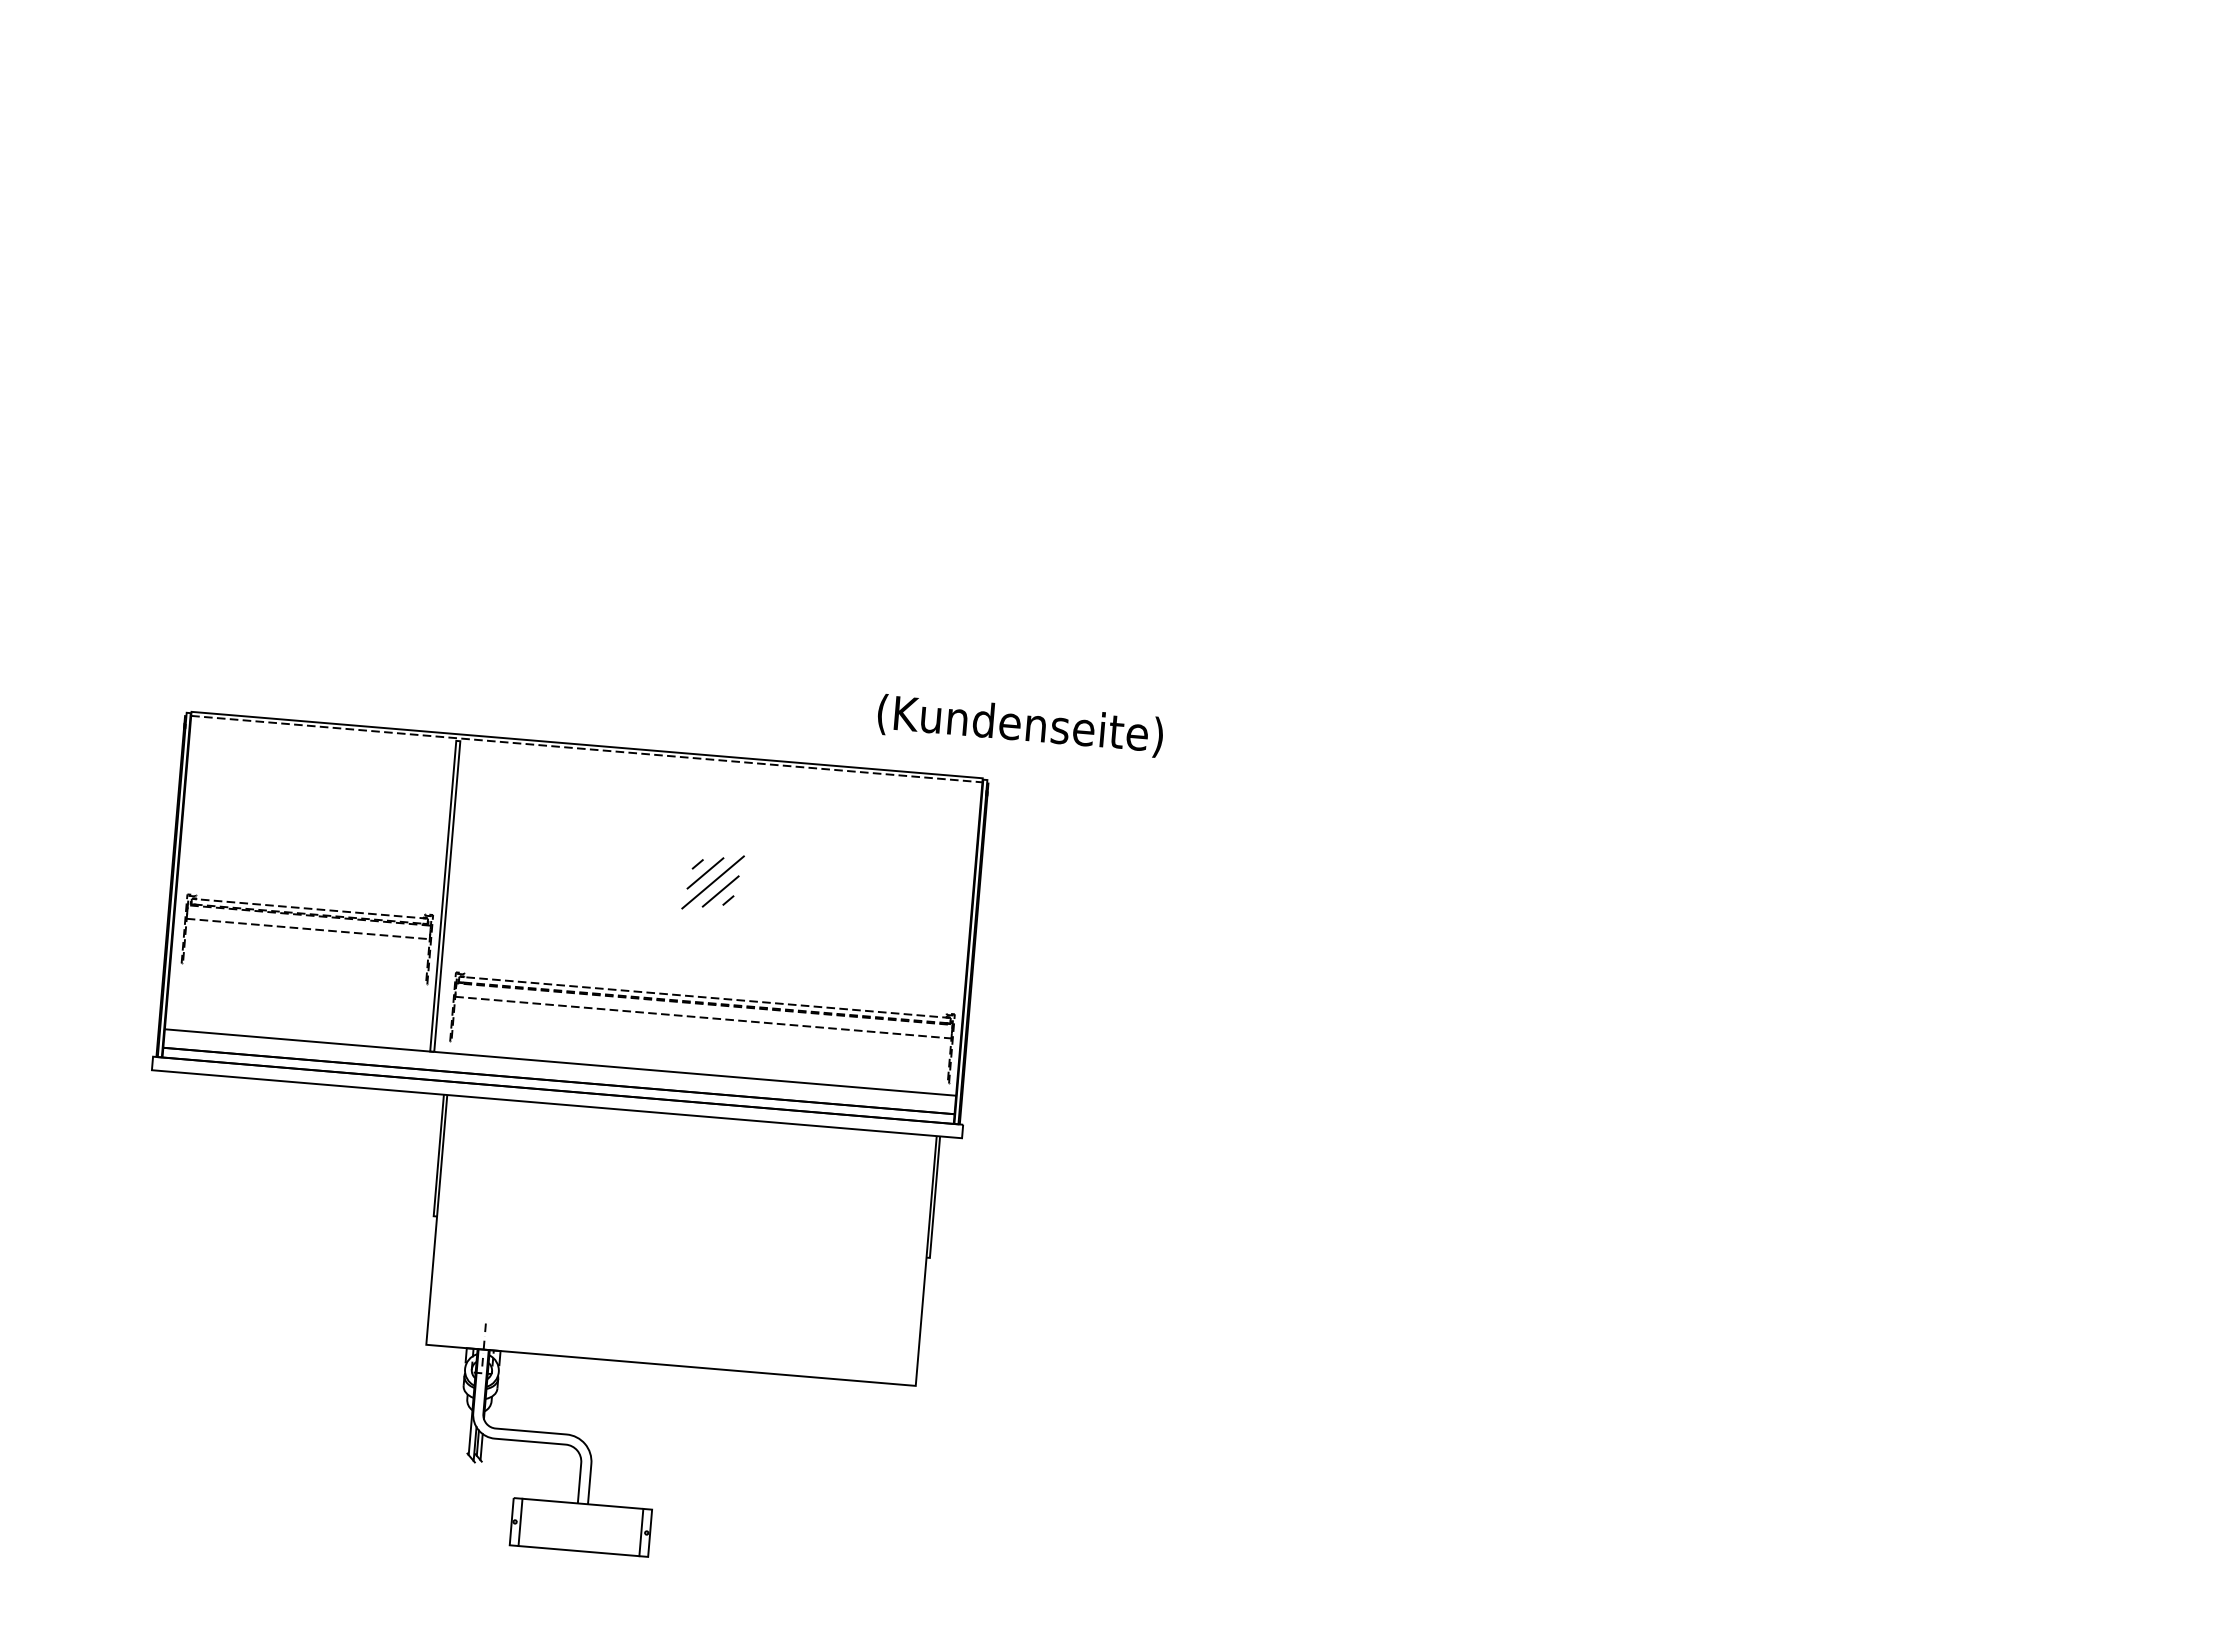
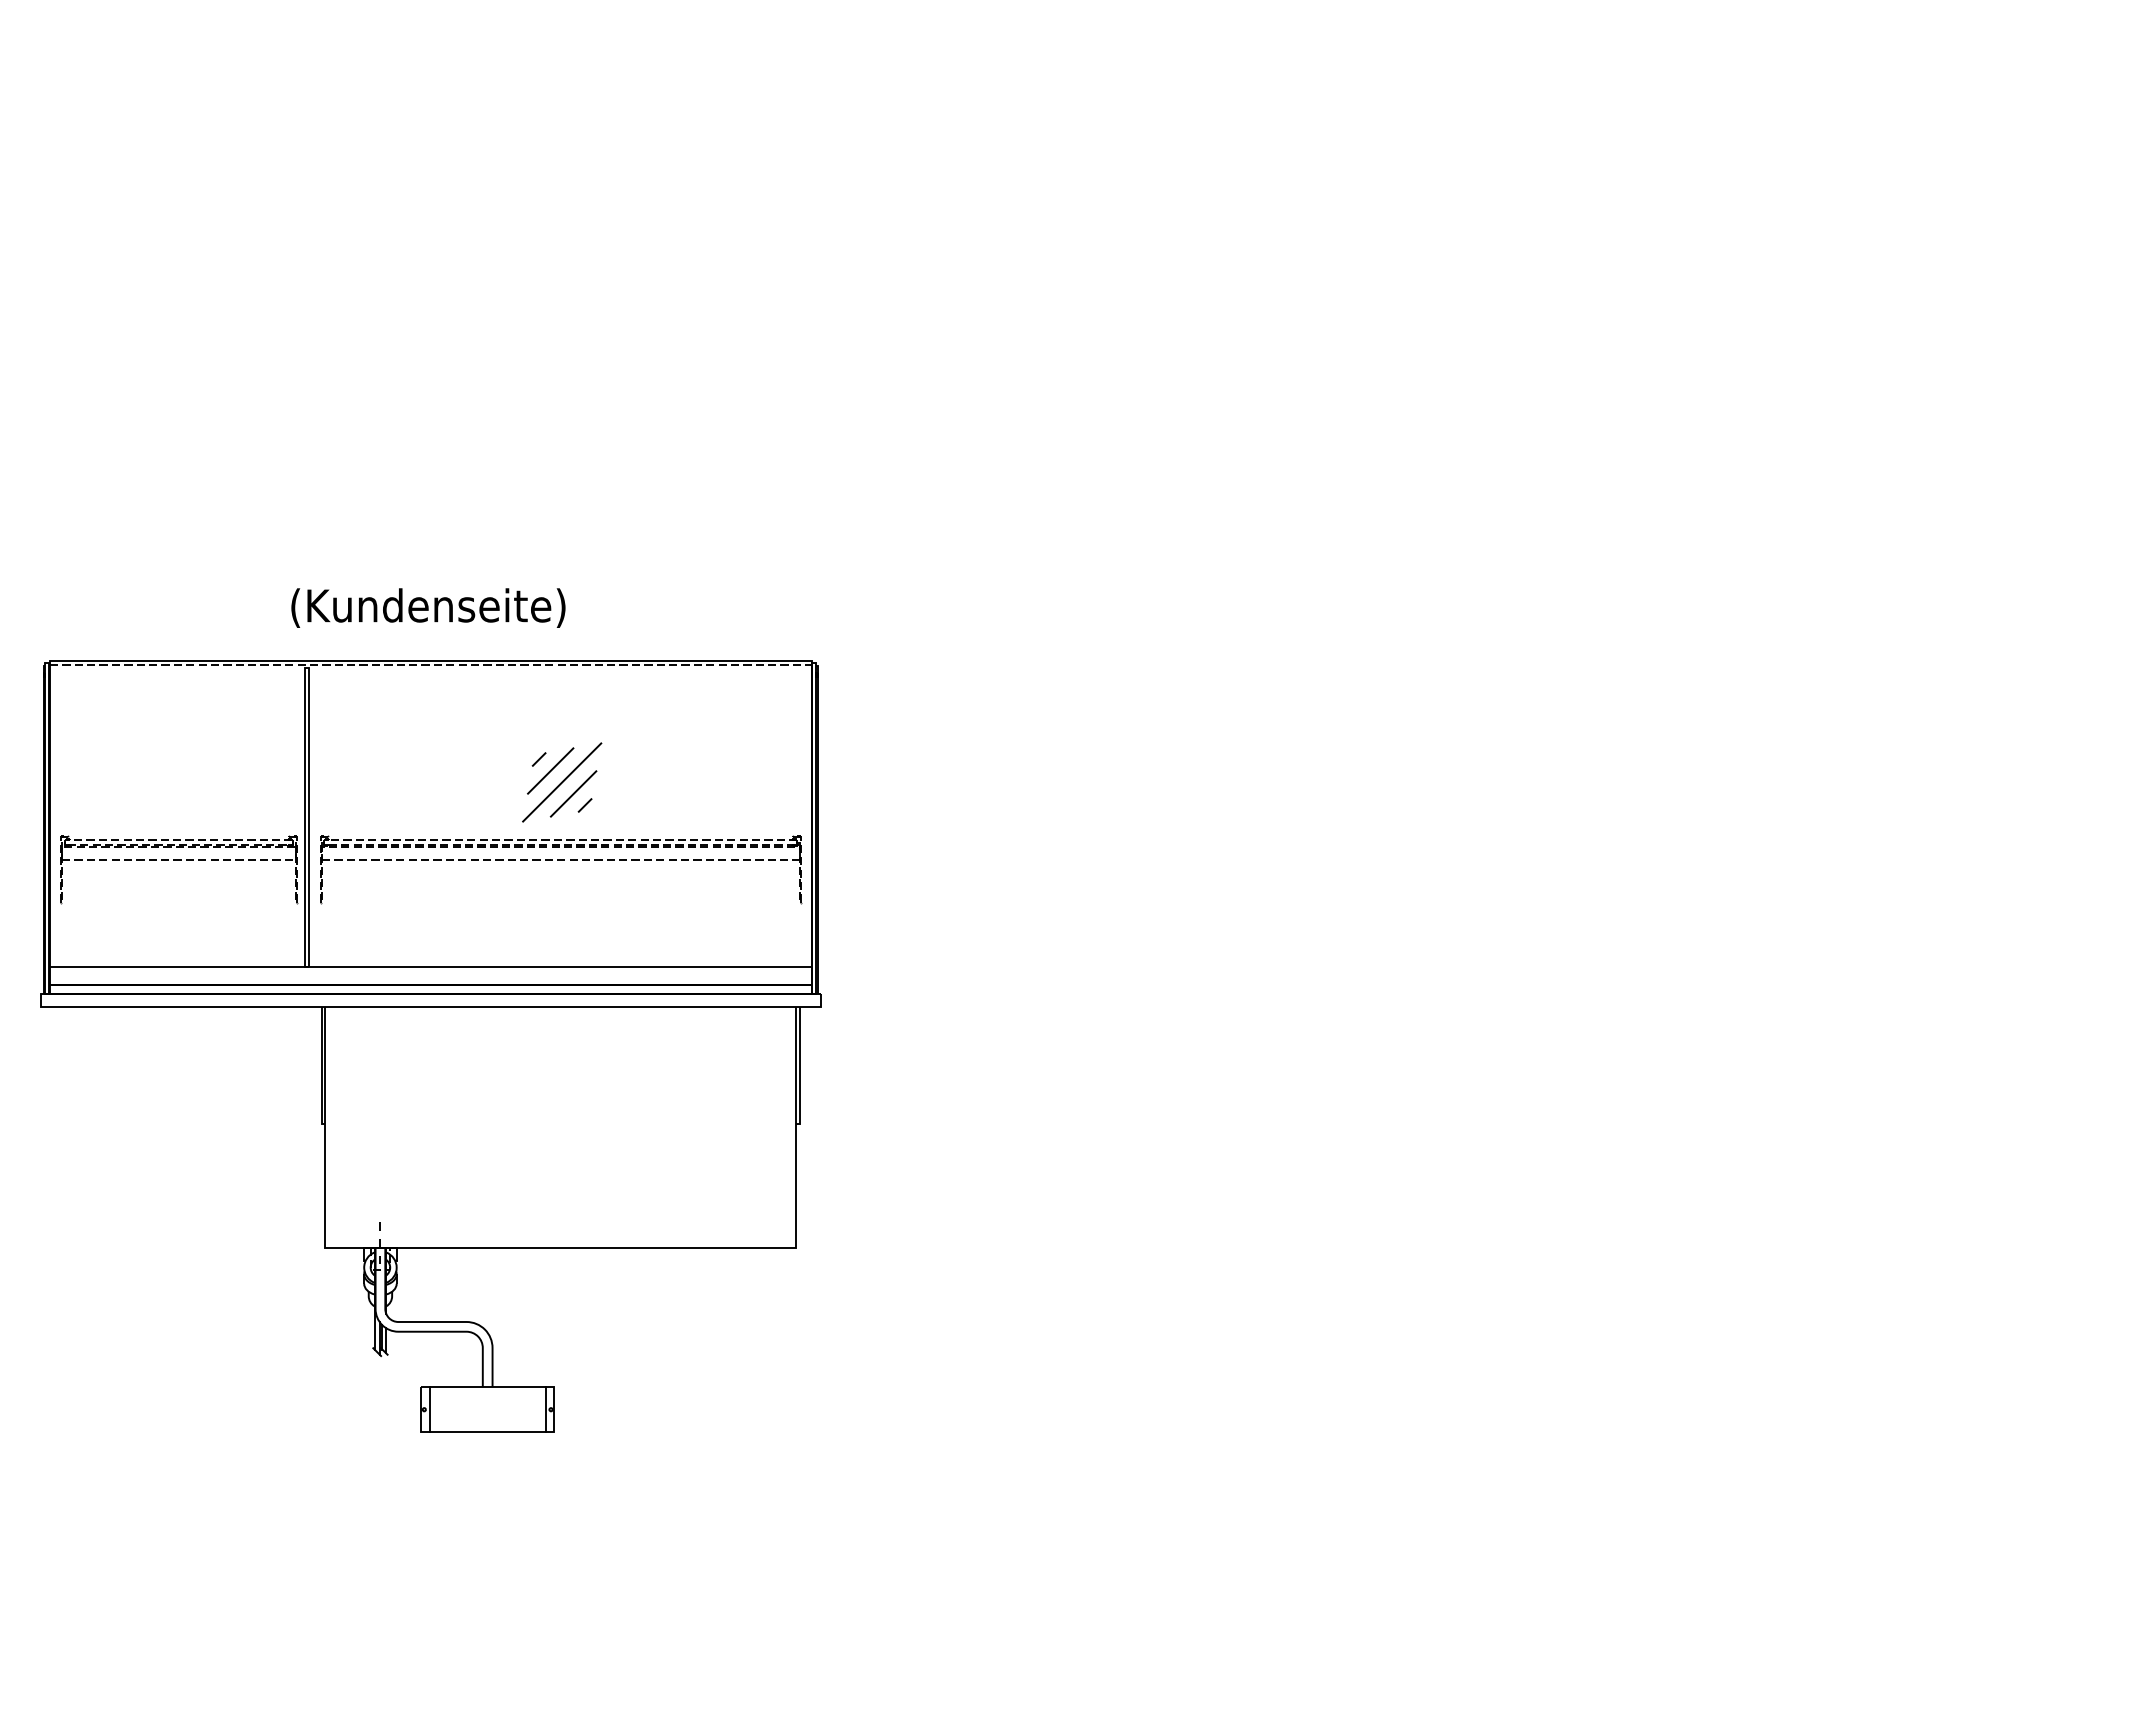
text: (1020, 725) -> (428, 607), moved
part: (713, 882) -> (562, 782), size x1.43
part: (704, 1018) -> (561, 860), moved

